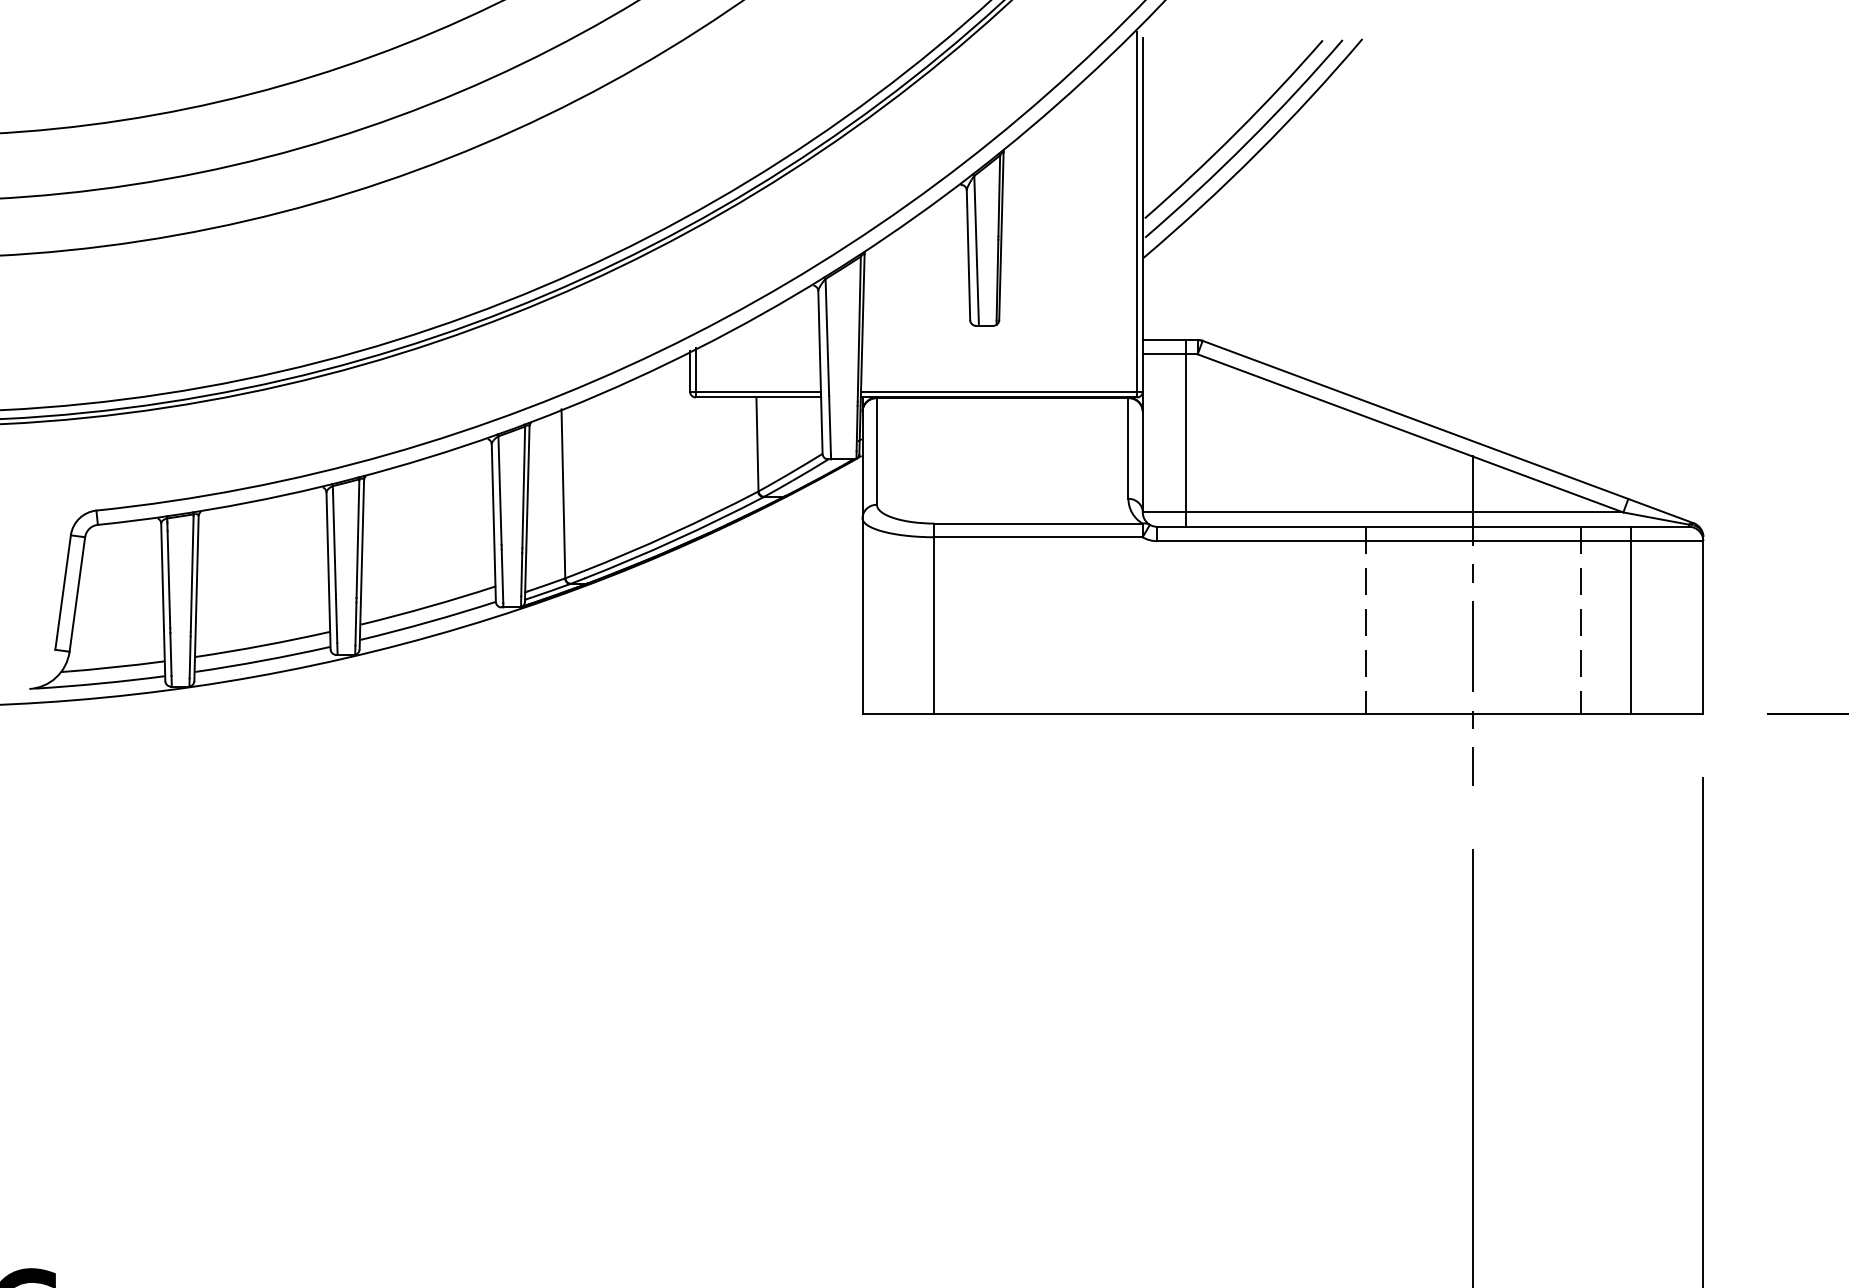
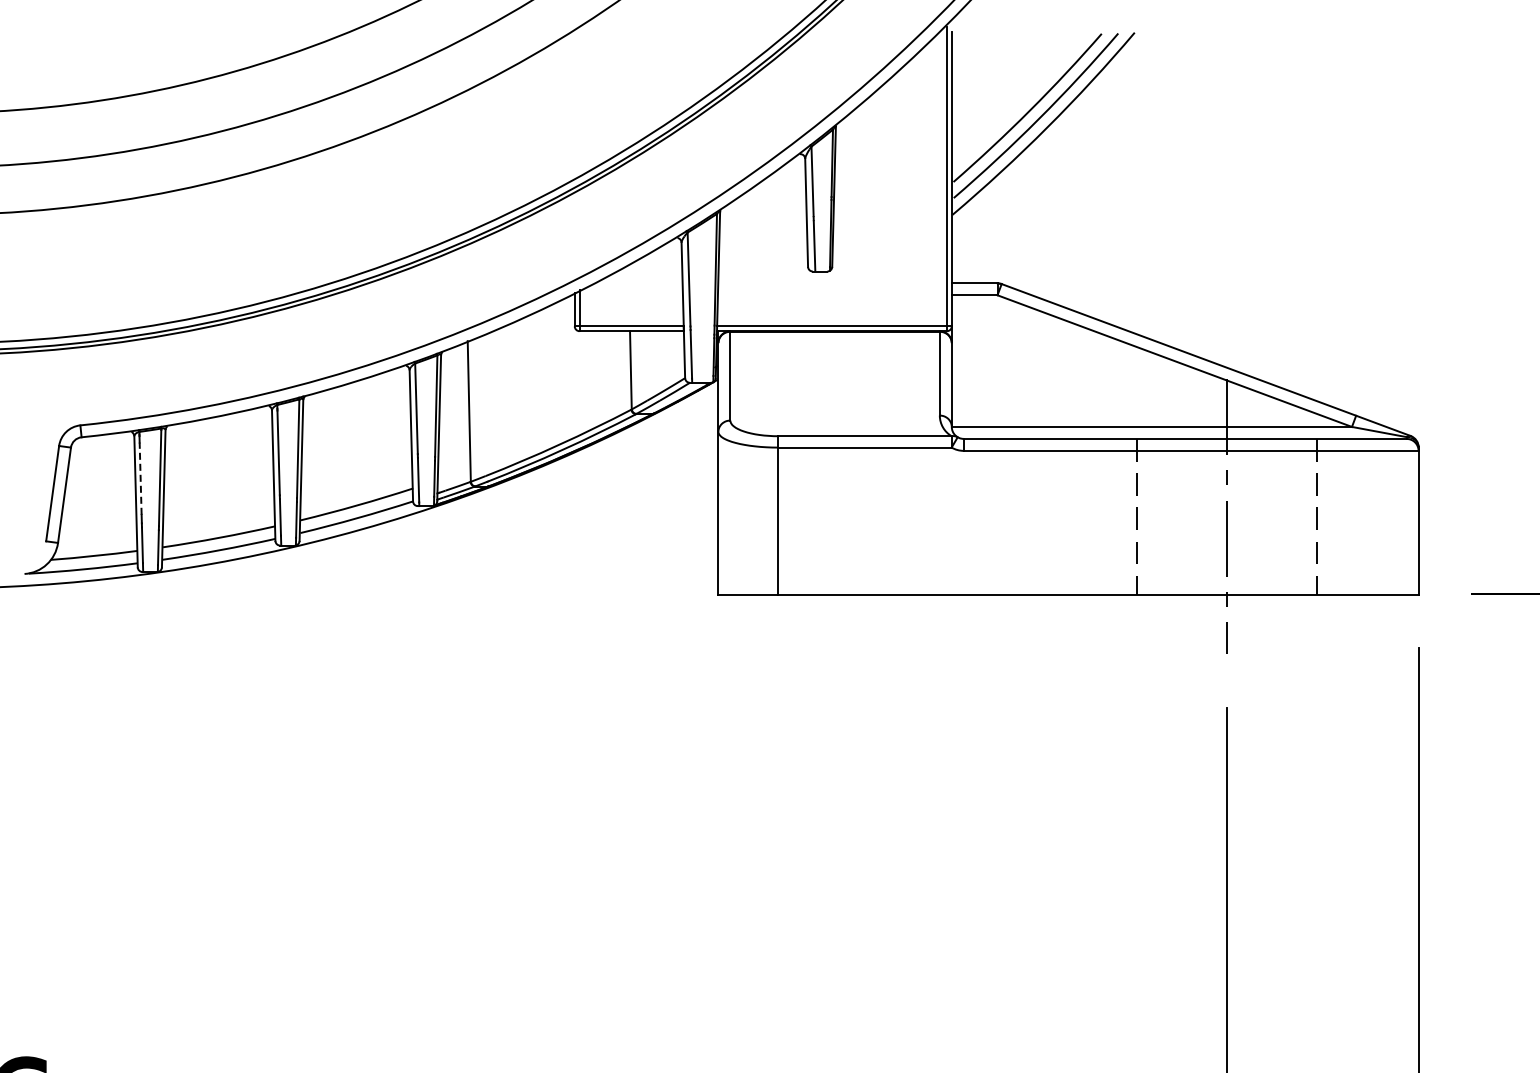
line: (1185, 432) -> (987, 360), removed
line: (168, 574) -> (140, 478), solid -> dashed
line: (1631, 619) -> (1358, 516), removed

